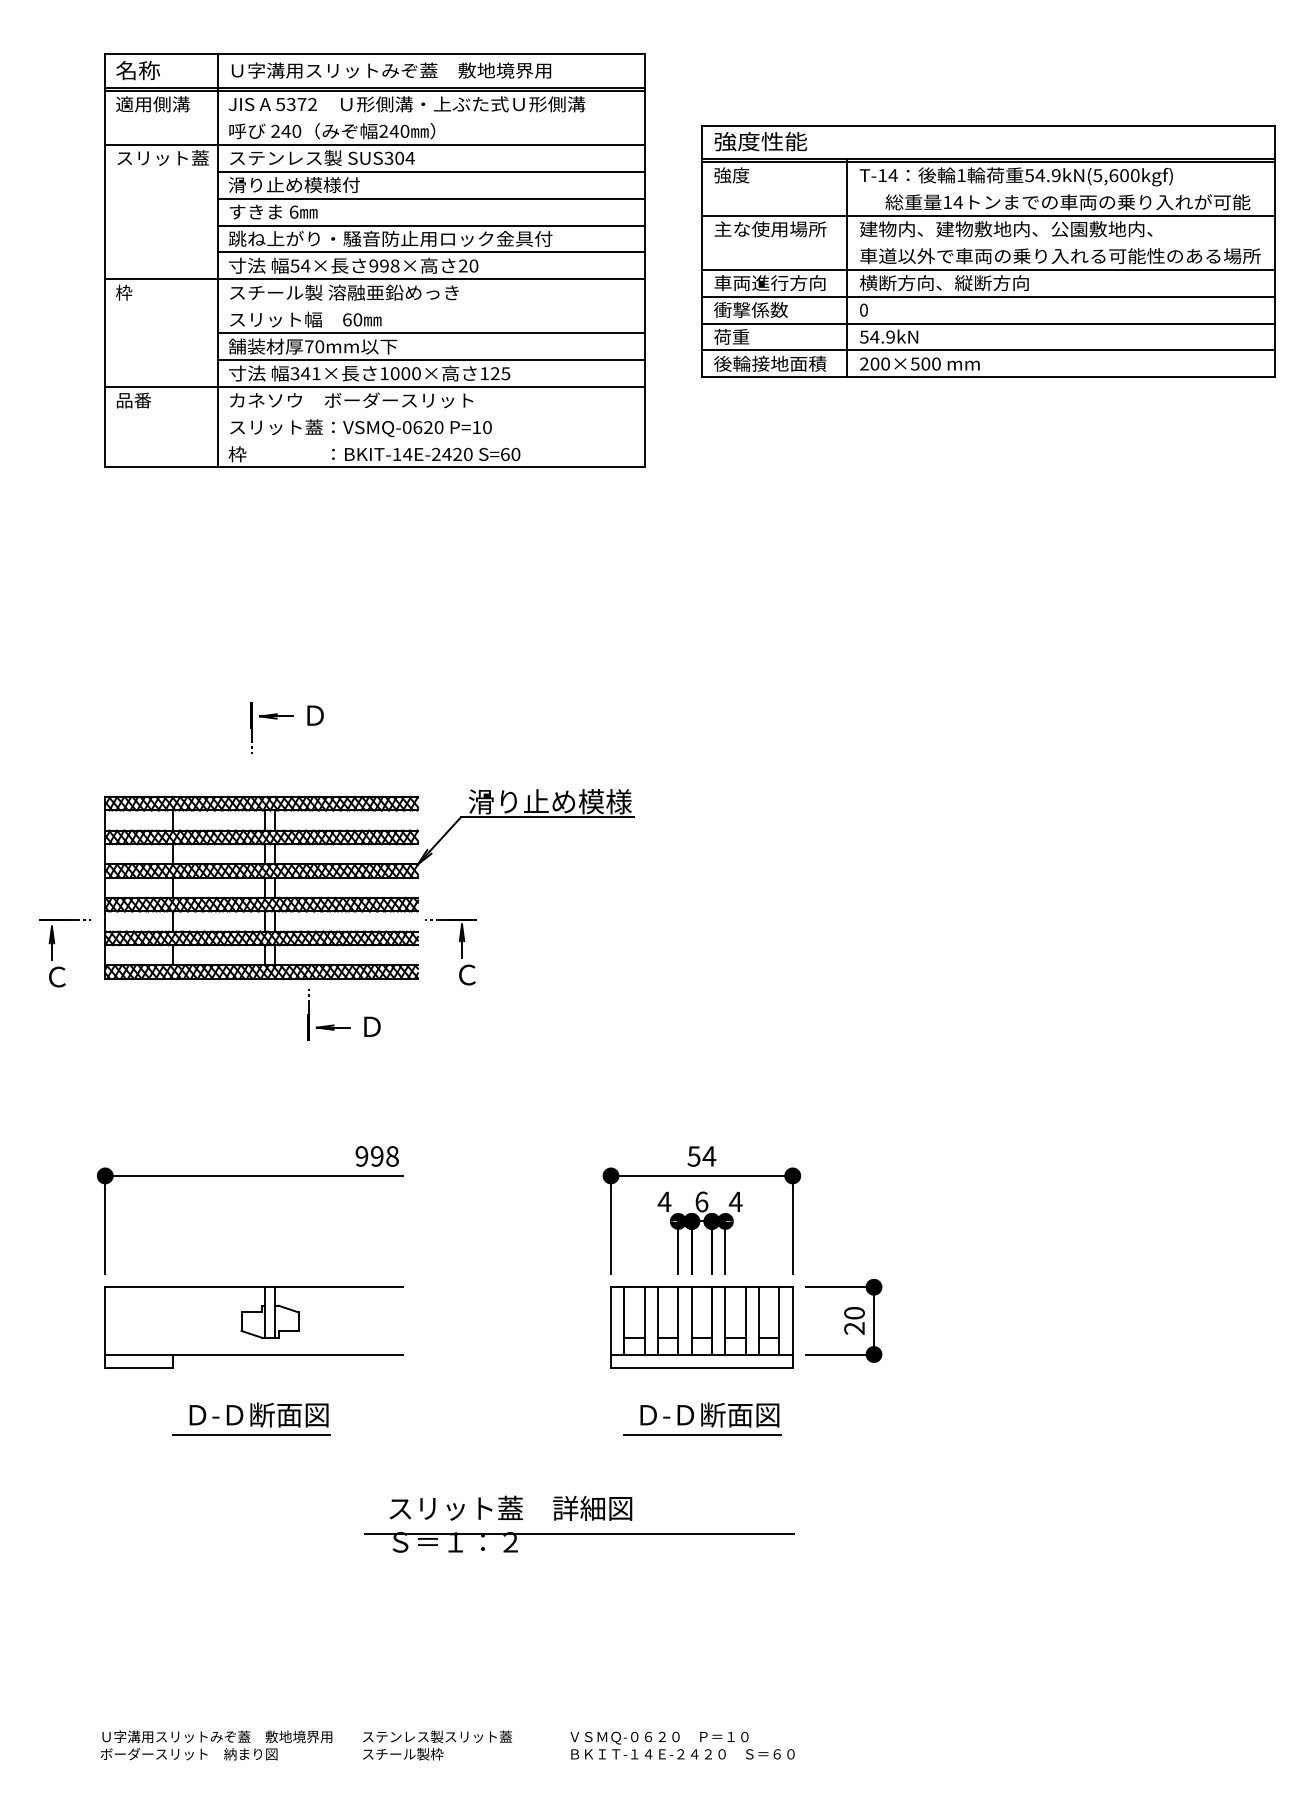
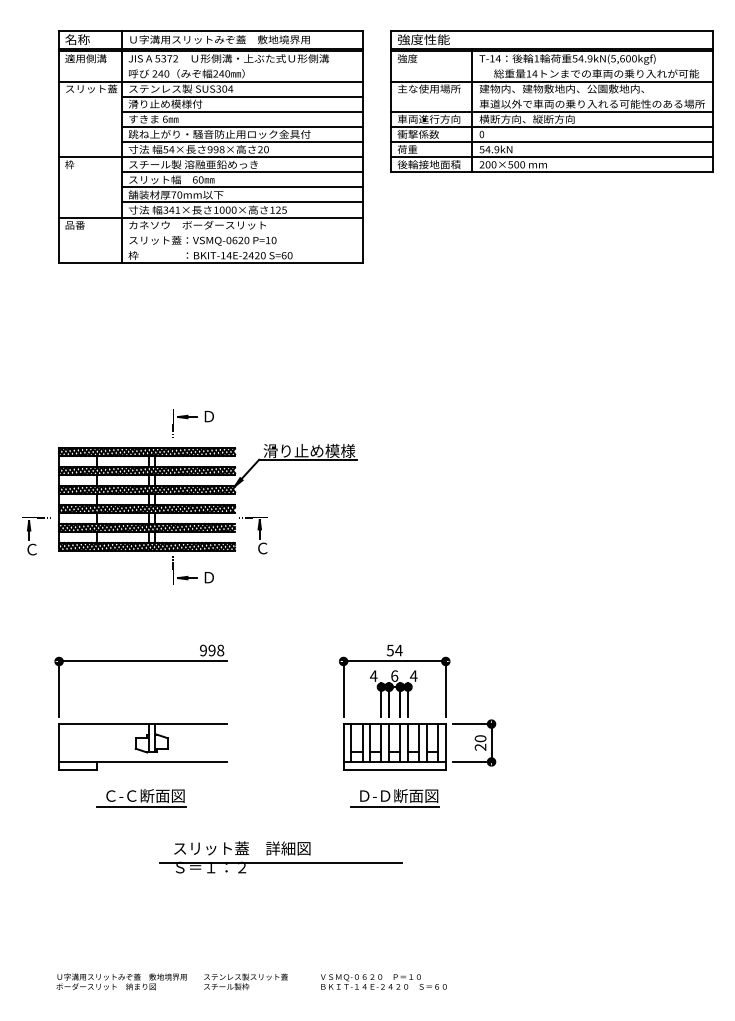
part: (987, 251) -> (551, 101), moved
line: (431, 306) -> (242, 172), added
part: (285, 727) -> (192, 423), moved
text: (216, 1414) -> (121, 795), Ｄ-Ｄ断面図 -> Ｃ-Ｃ断面図
part: (578, 1524) -> (280, 857), moved

